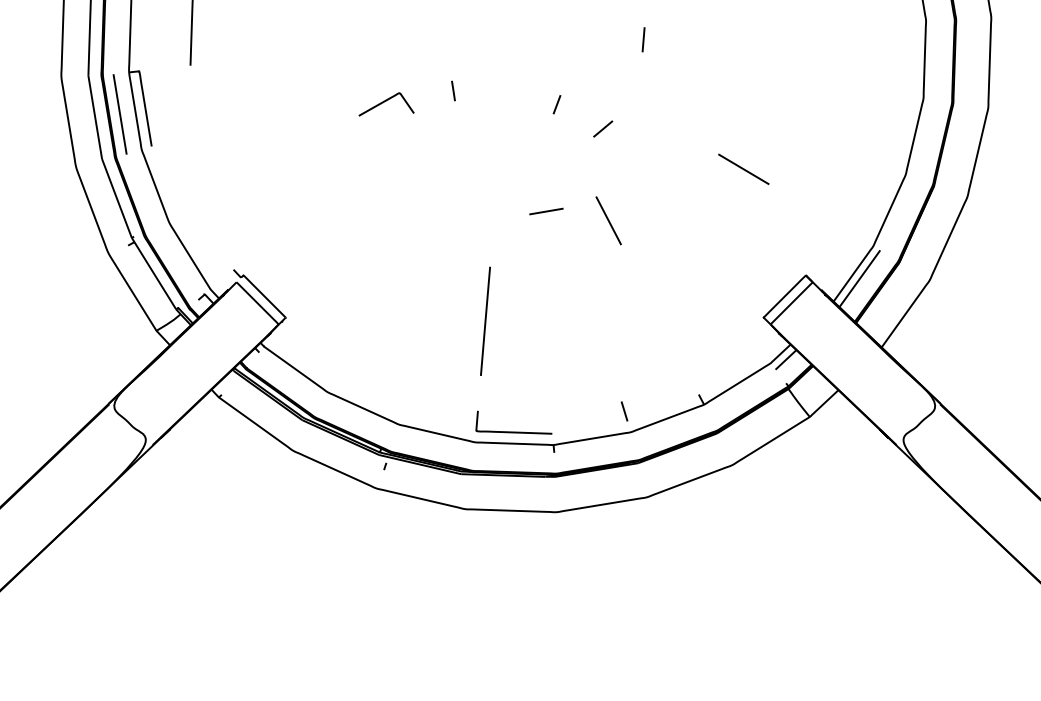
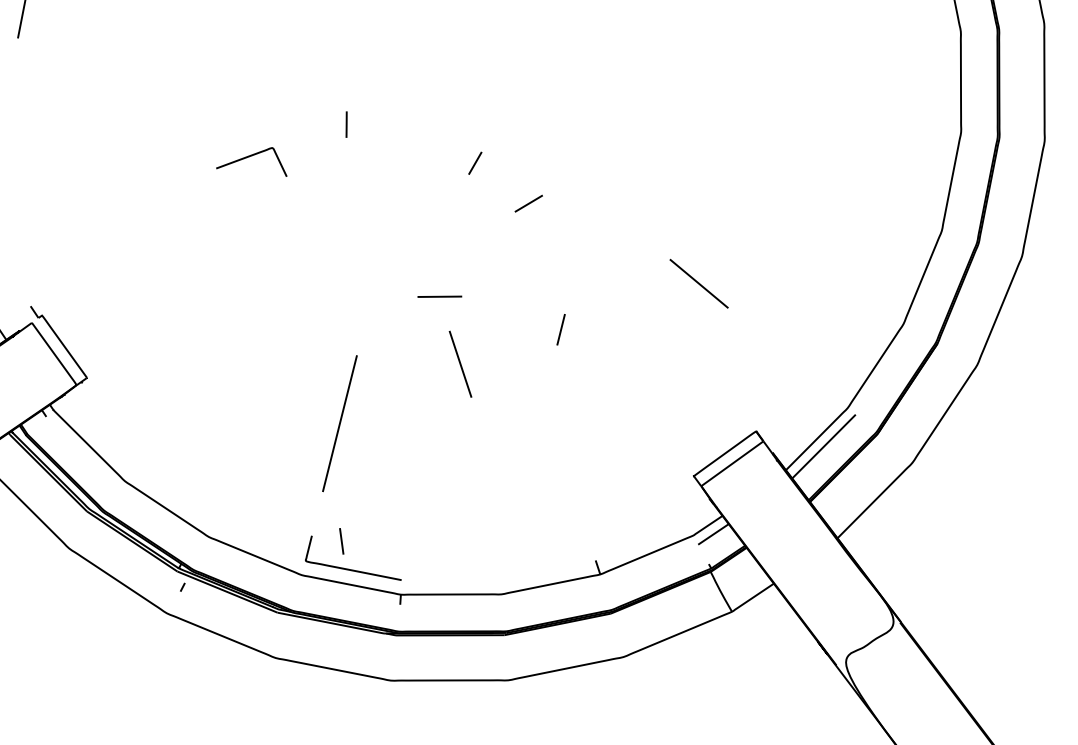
line: (643, 39) -> (561, 329), moved
curve: (384, 102) -> (251, 156), moved
line: (608, 220) -> (460, 363), moved
line: (624, 411) -> (341, 541), moved

